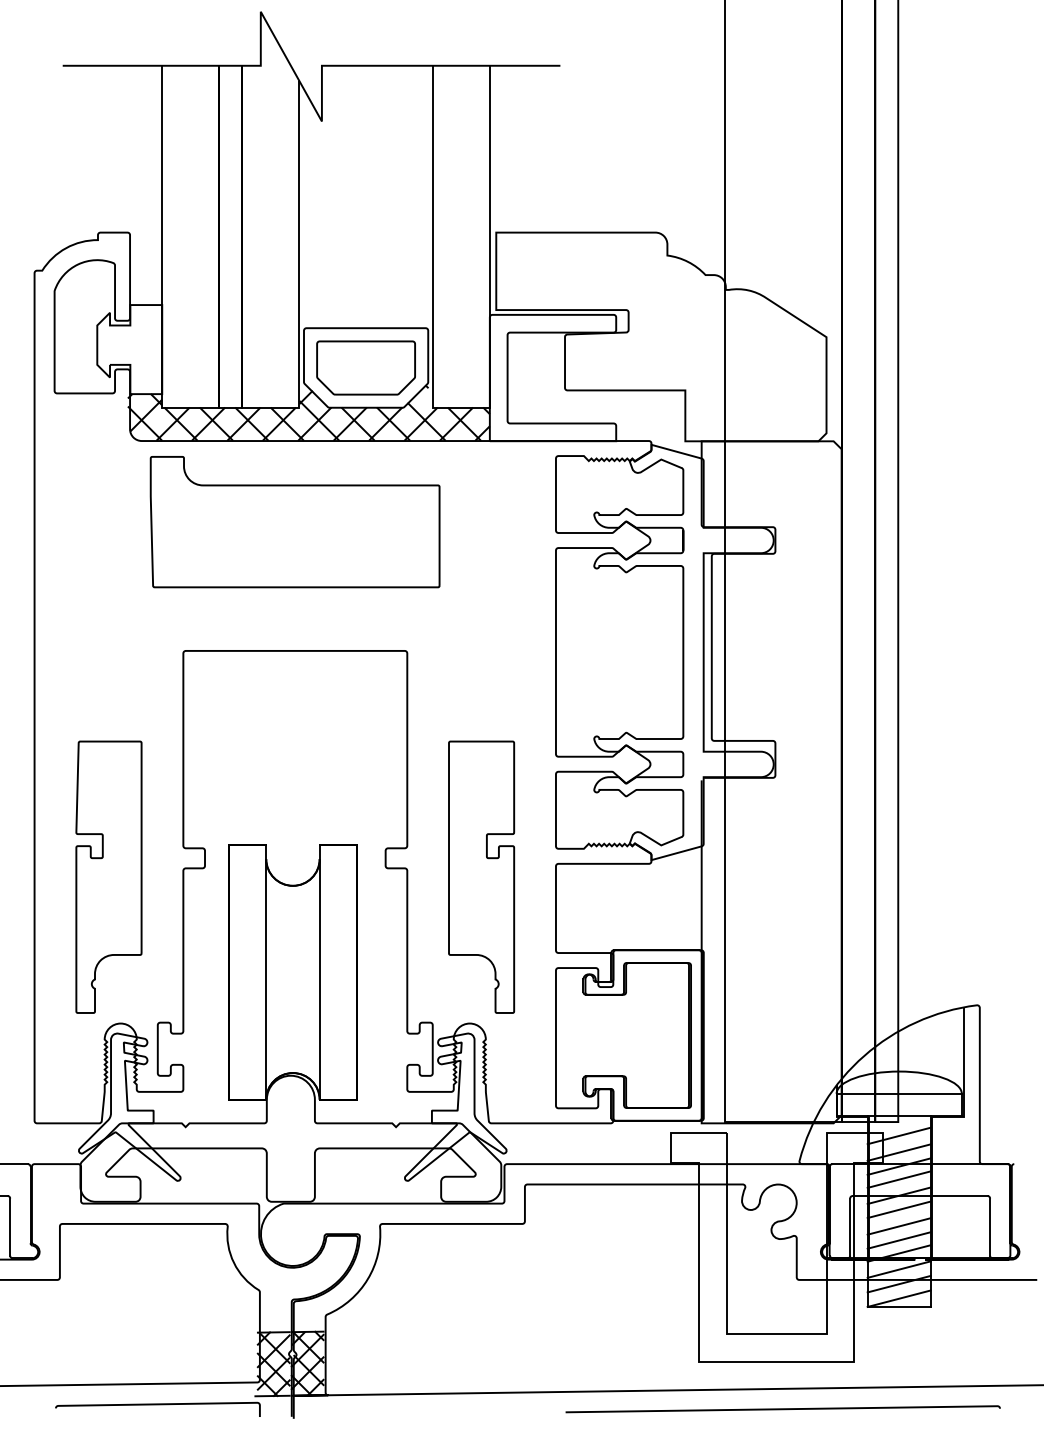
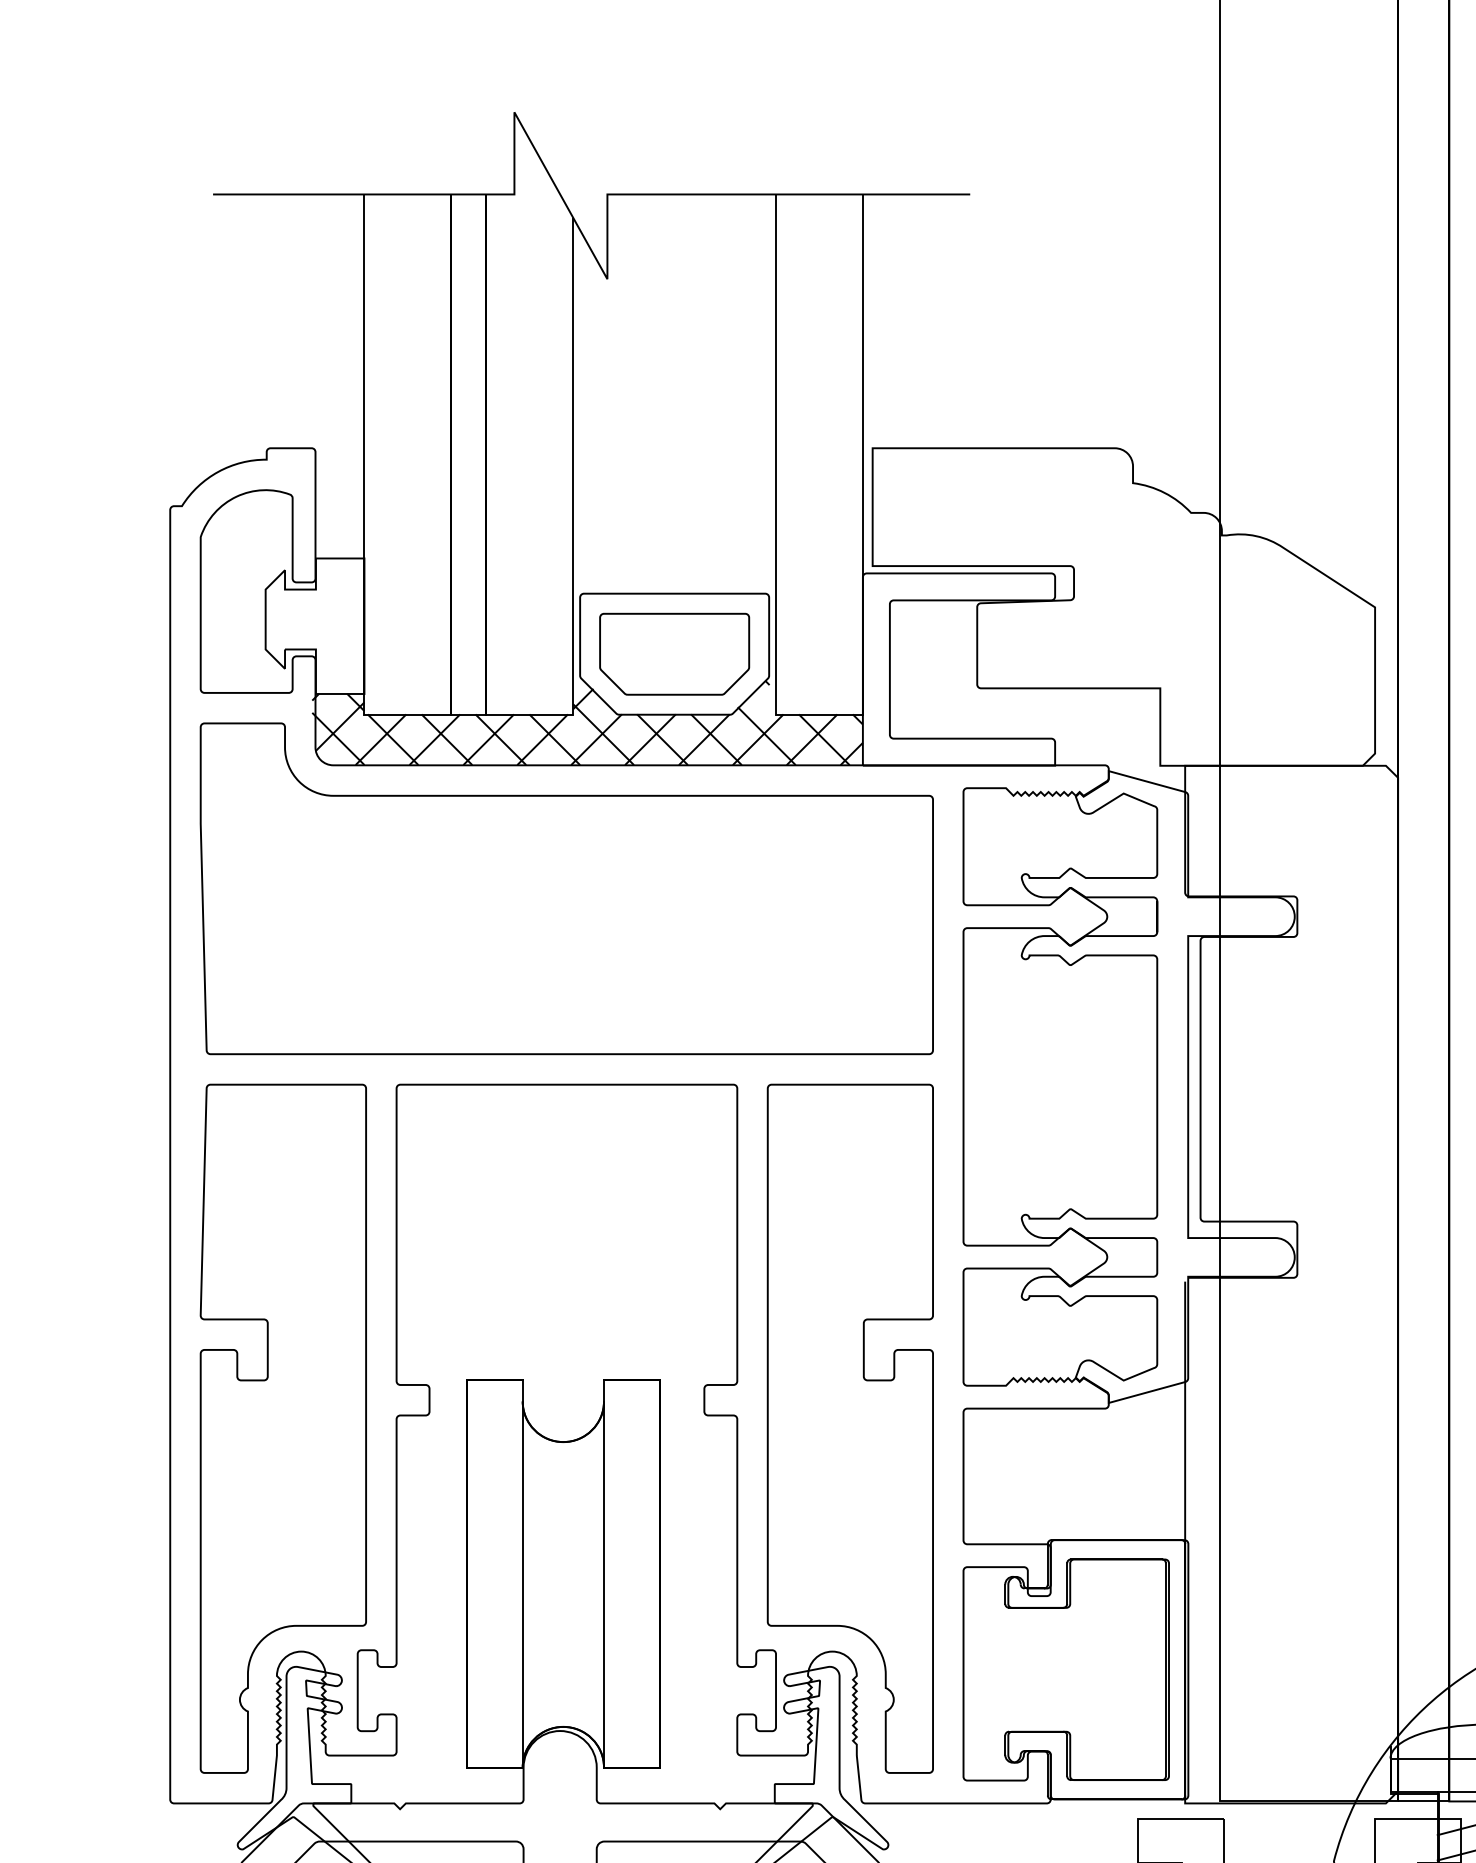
part: (294, 521) -> (565, 887), size x1.67
part: (108, 877) -> (282, 1429), size x1.67
part: (481, 877) -> (850, 1429), size x1.67

